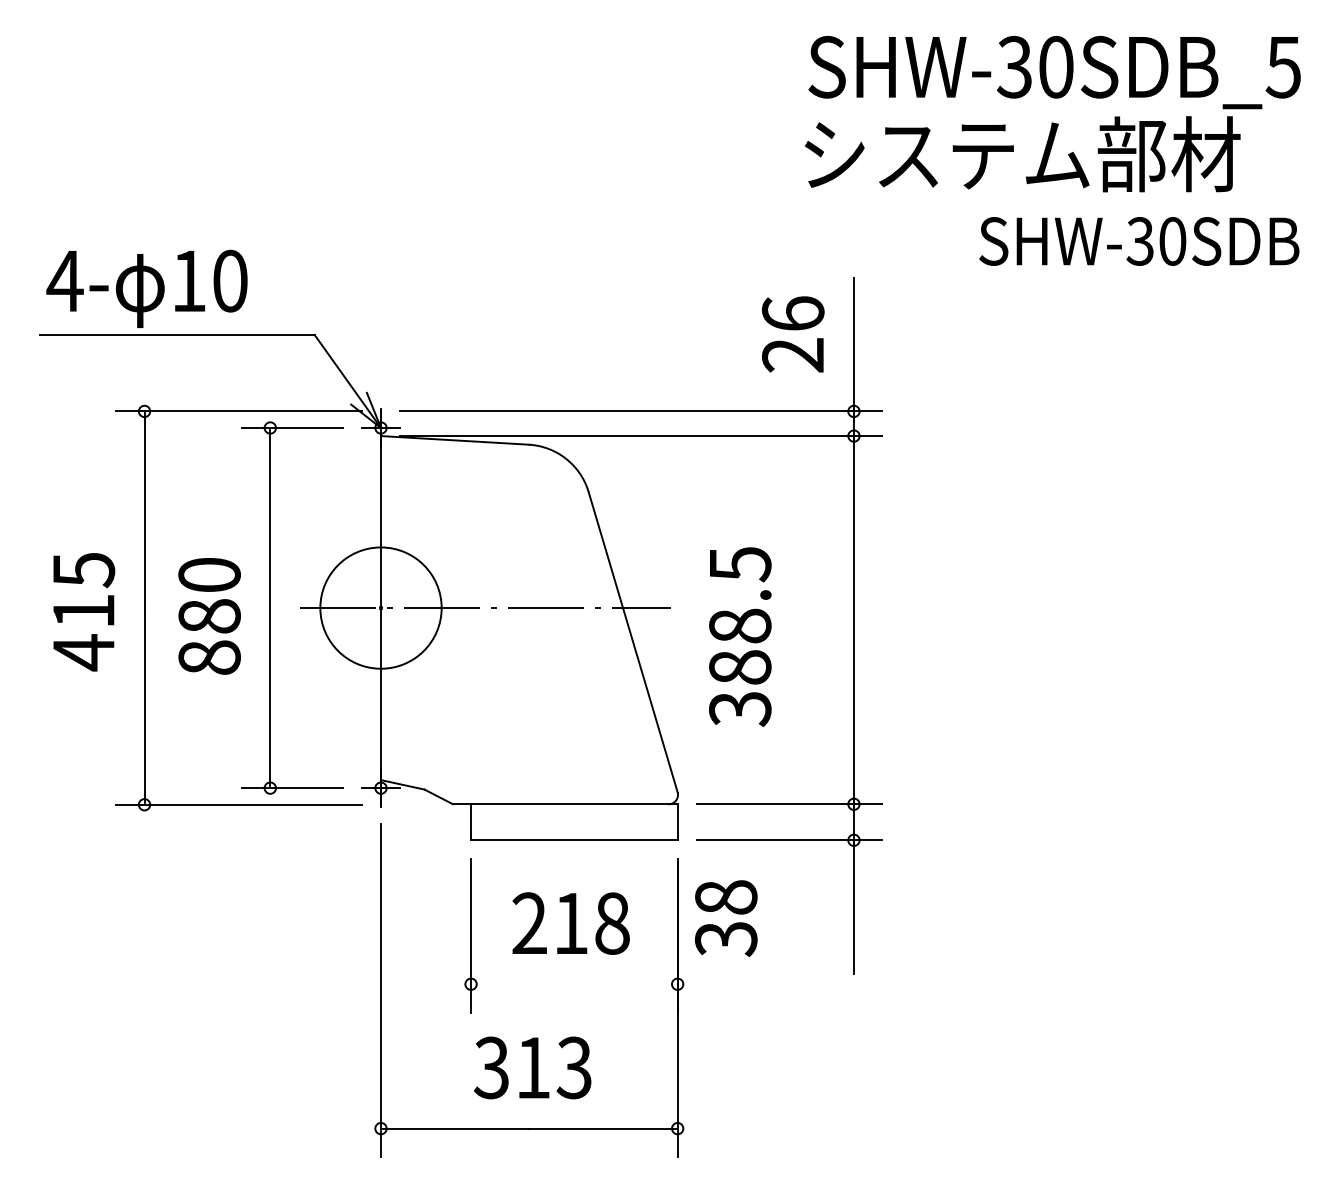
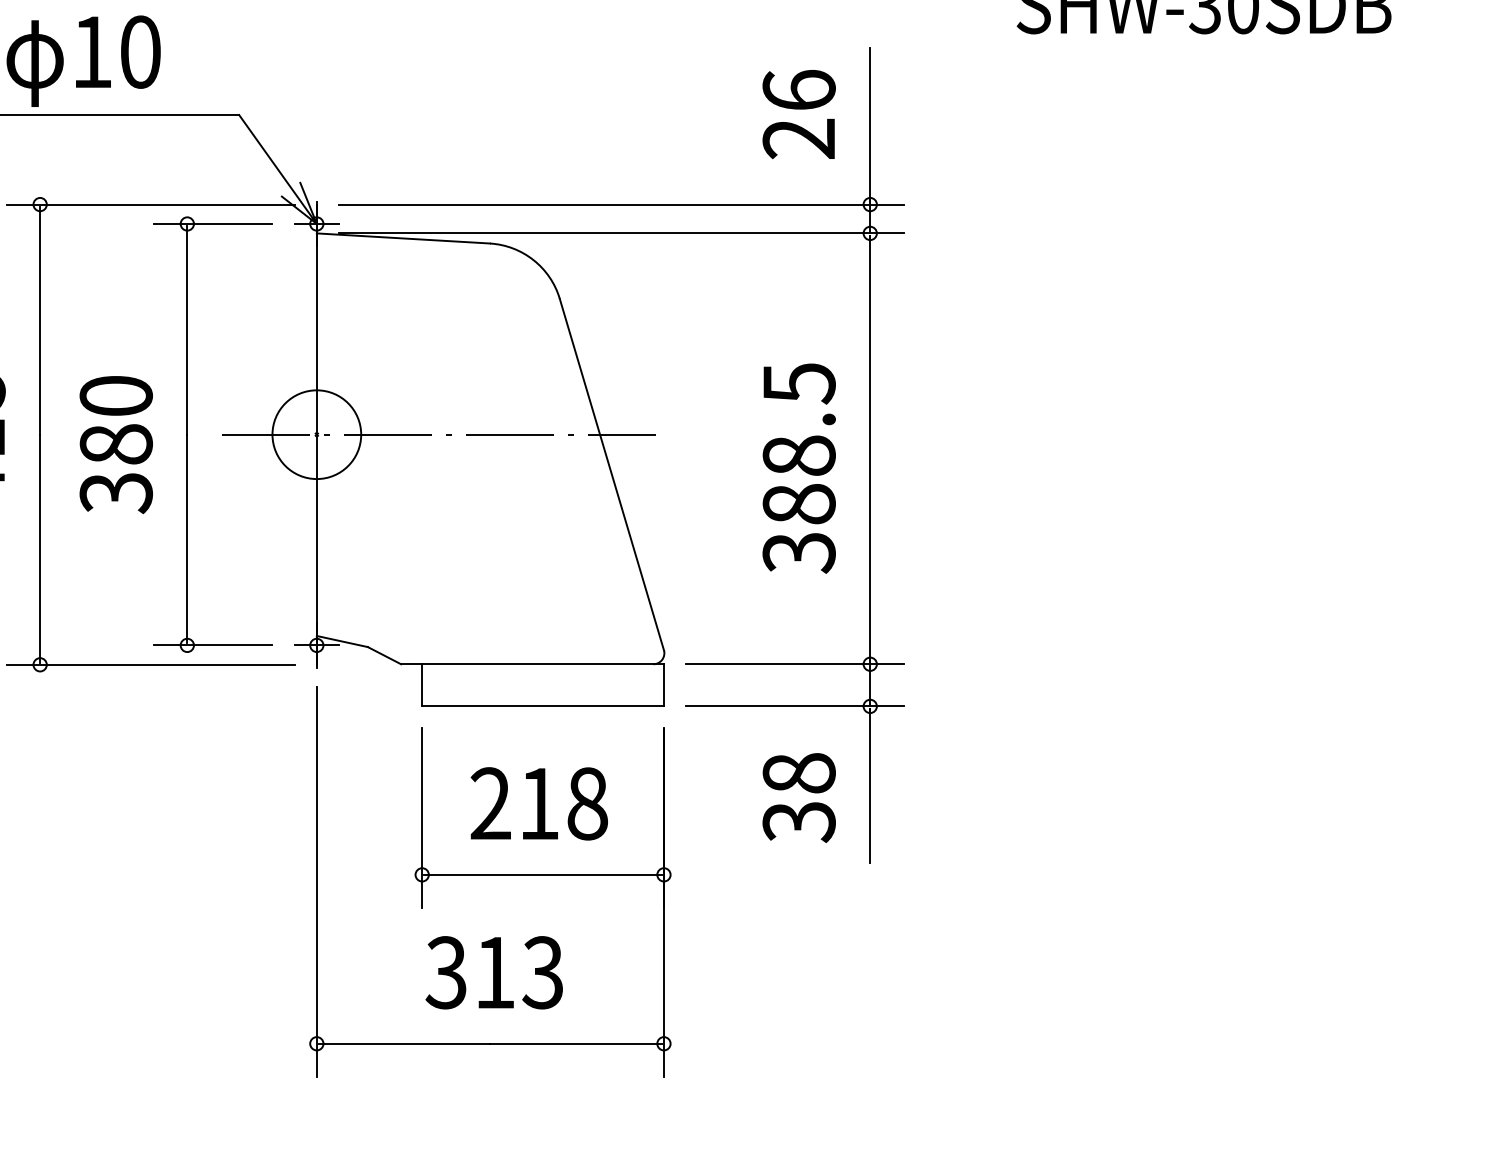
circle: (380, 608) -> (316, 435), size x0.62
text: (740, 636) -> (799, 467), moved
text: (209, 657) -> (116, 492), 880 -> 380
text: (726, 918) -> (799, 797), moved
line: (573, 984) -> (542, 875), added

